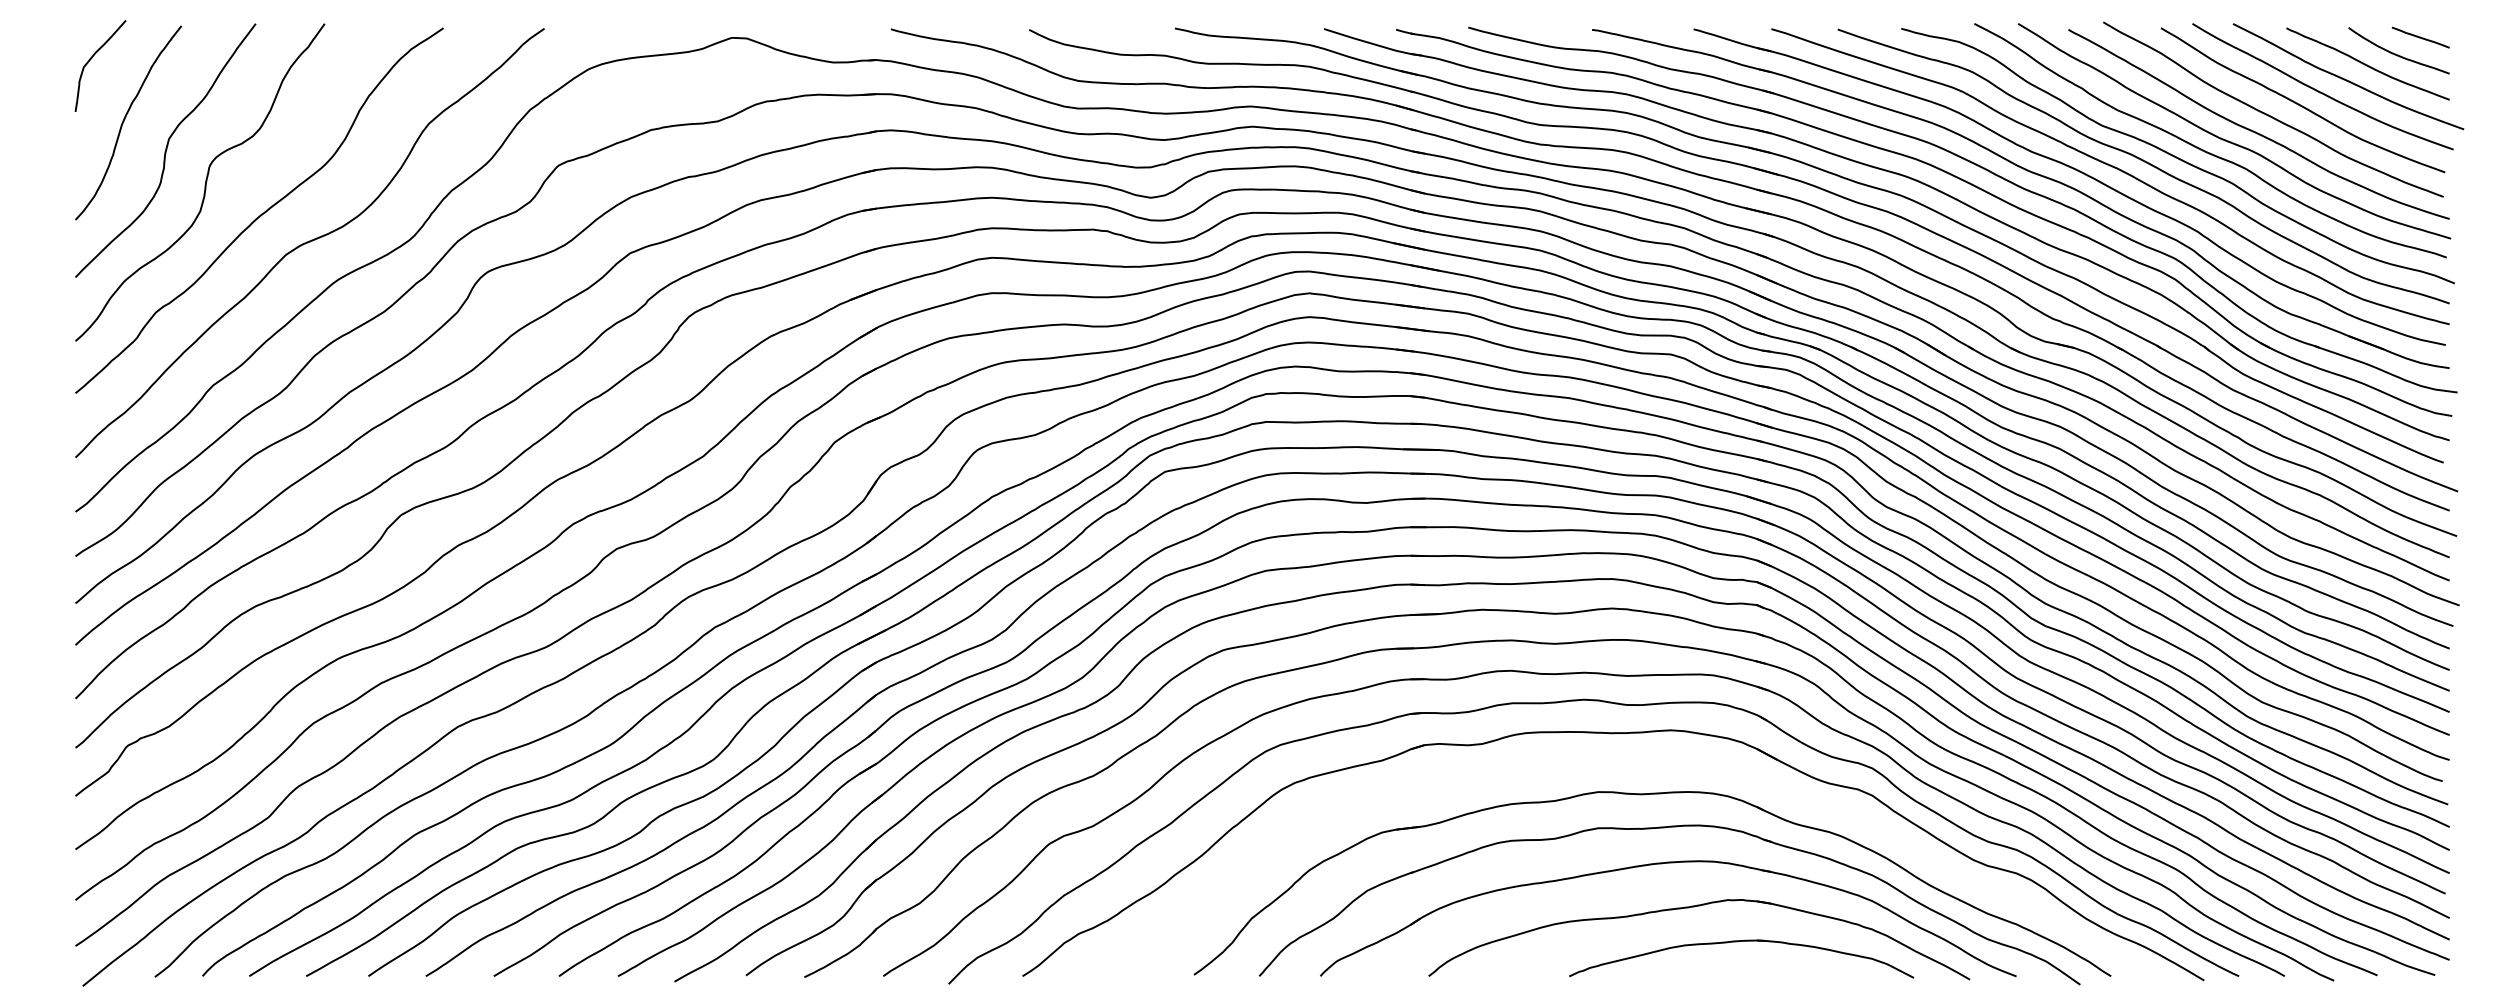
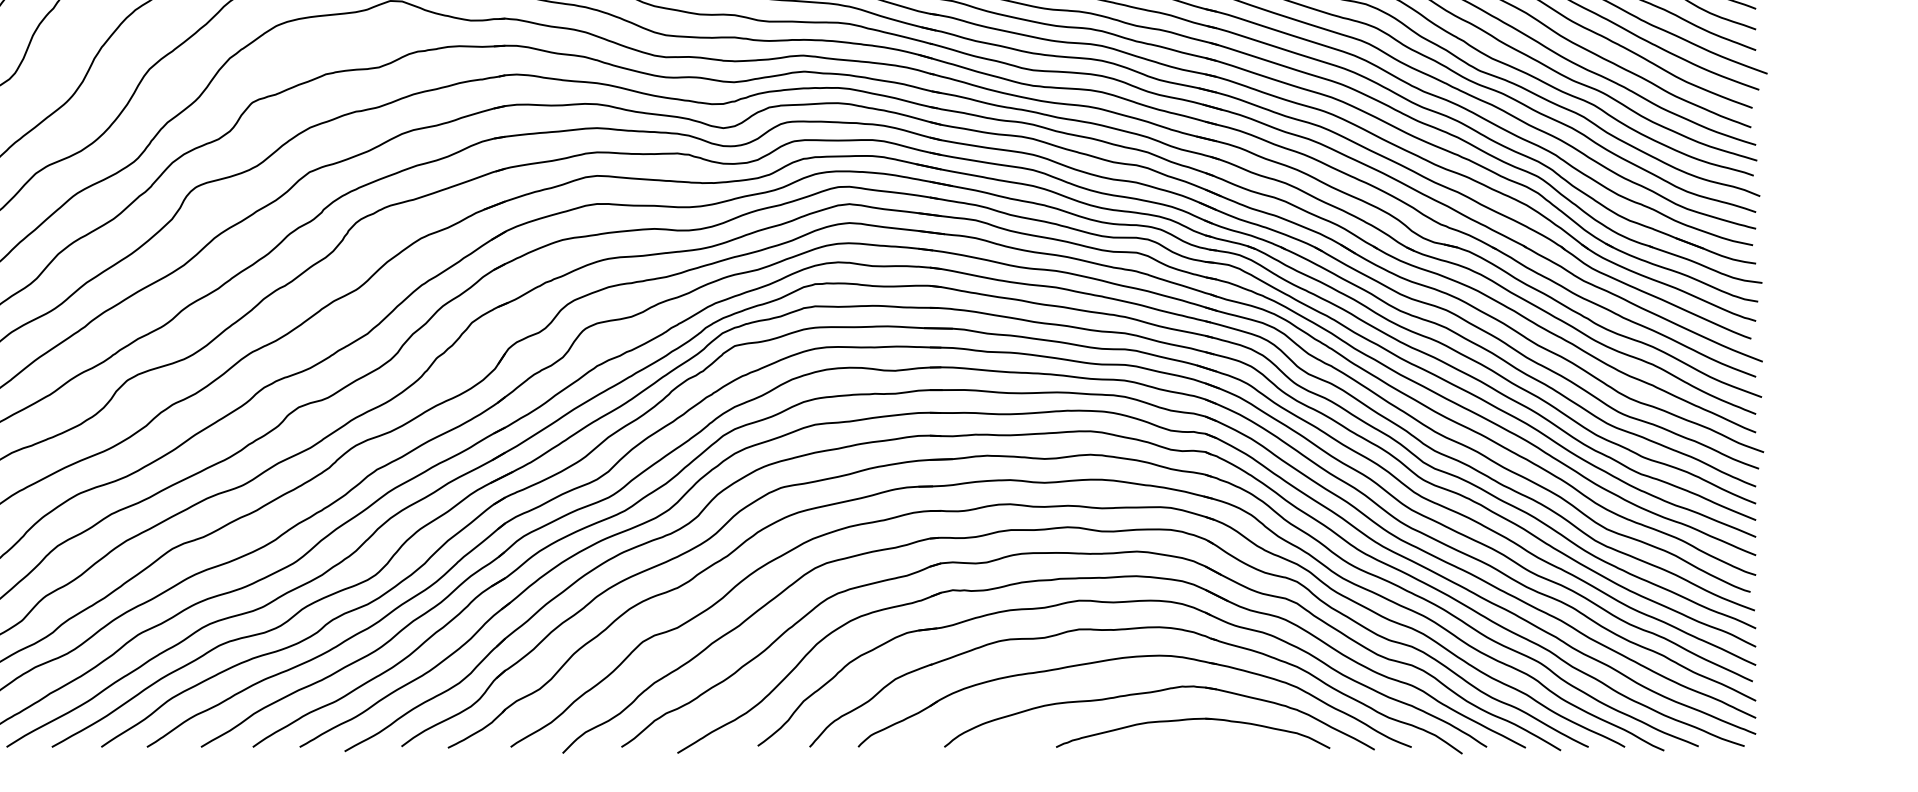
part: (1626, 764) -> (1101, 578), added

